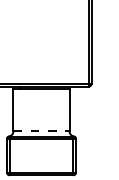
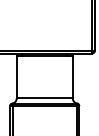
line: (41, 131) -> (44, 98), dashed -> solid

